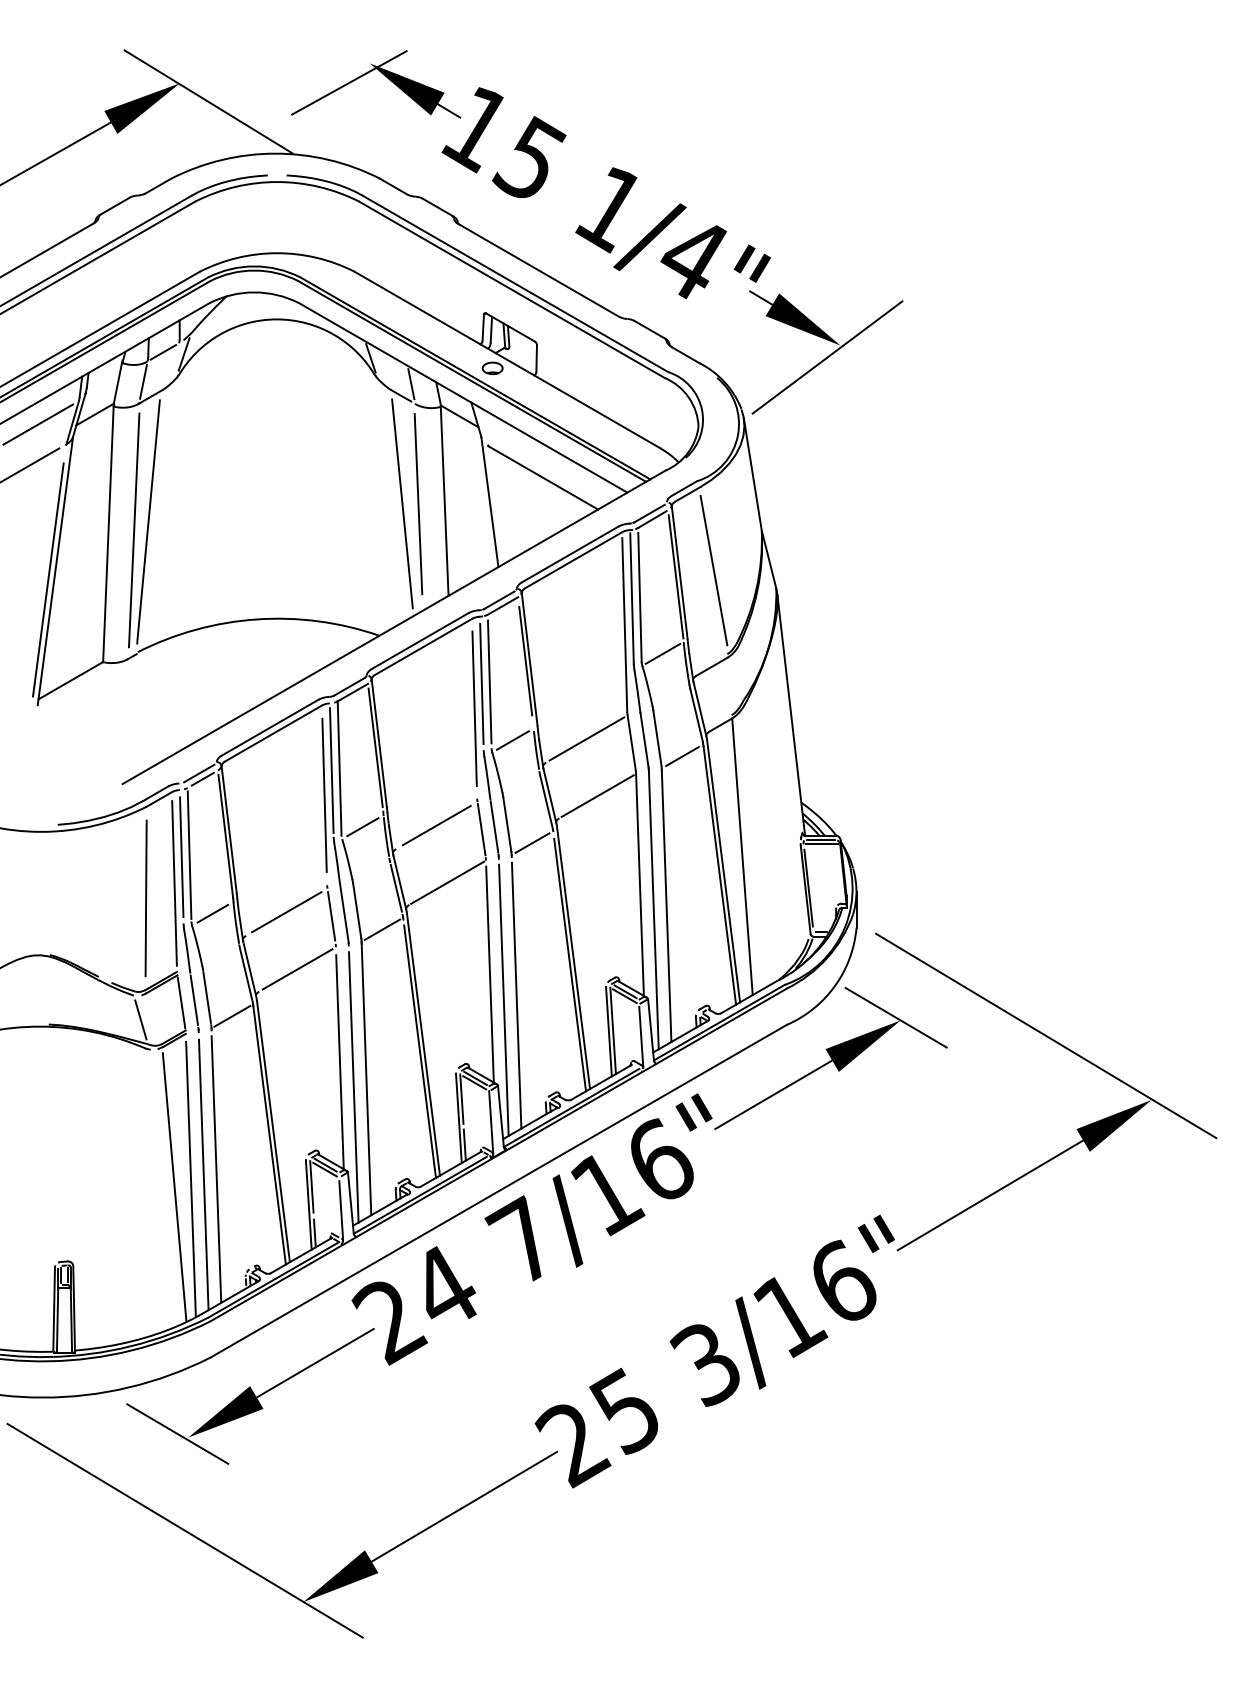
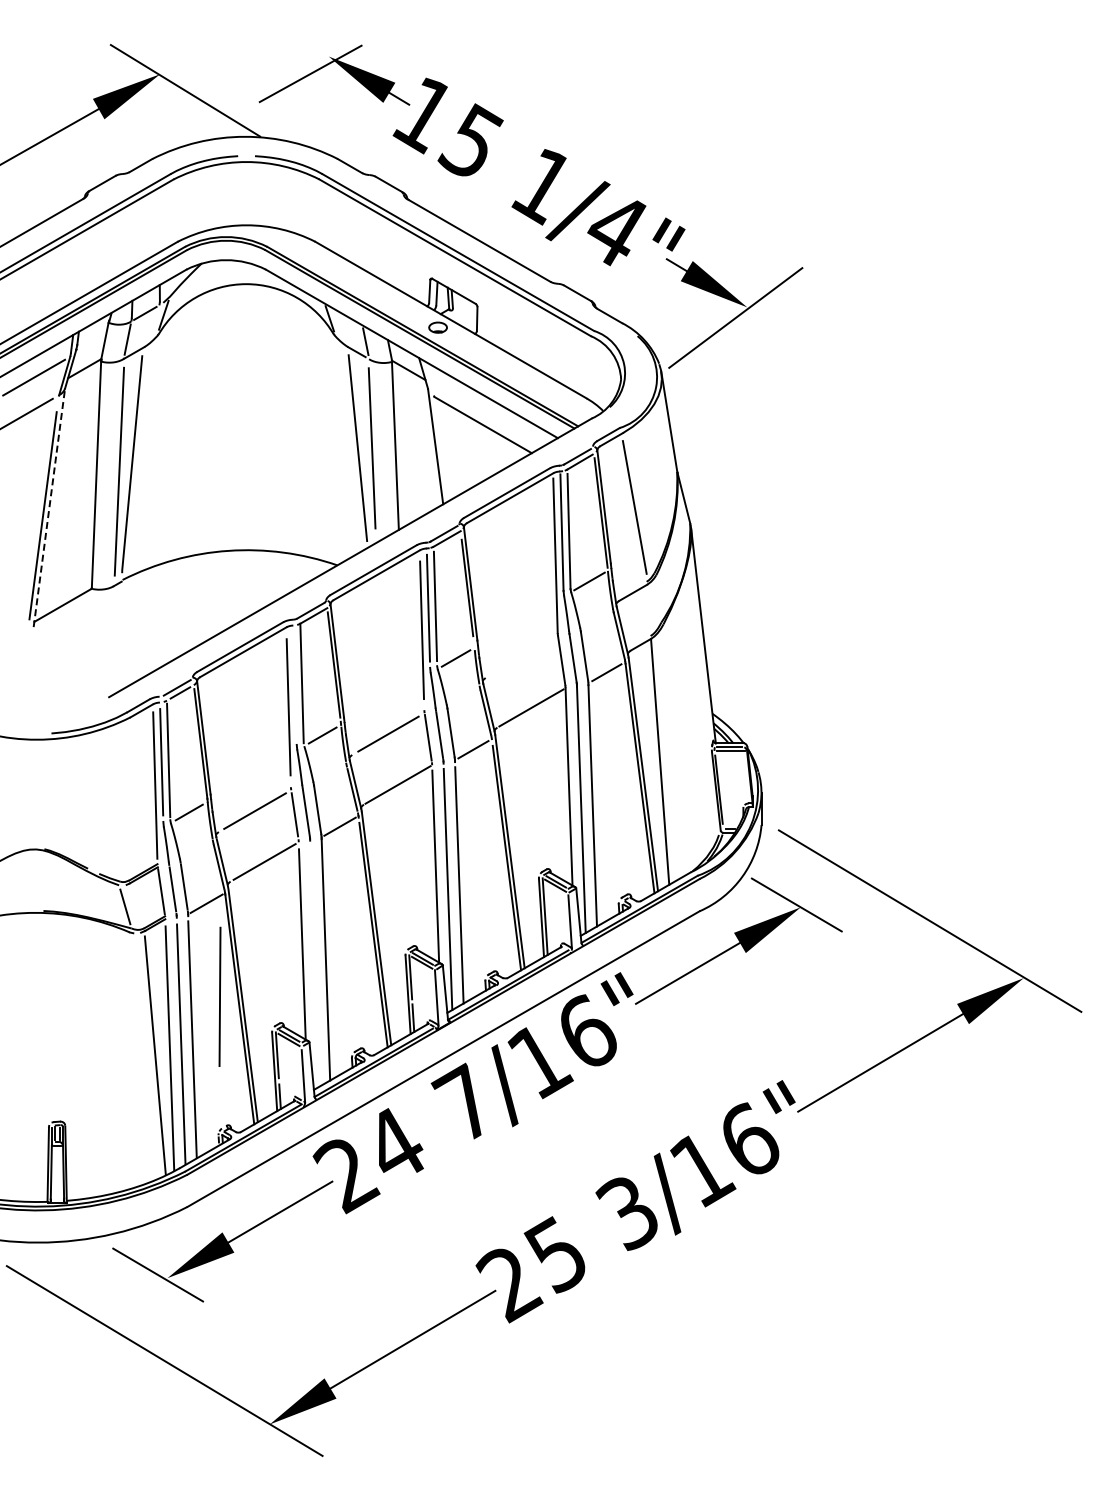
line: (55, 570) -> (49, 507), solid -> dashed
line: (586, 738) -> (521, 656), removed
line: (331, 769) -> (294, 684), removed
line: (145, 897) -> (219, 996), moved
line: (353, 1086) -> (314, 966), removed

